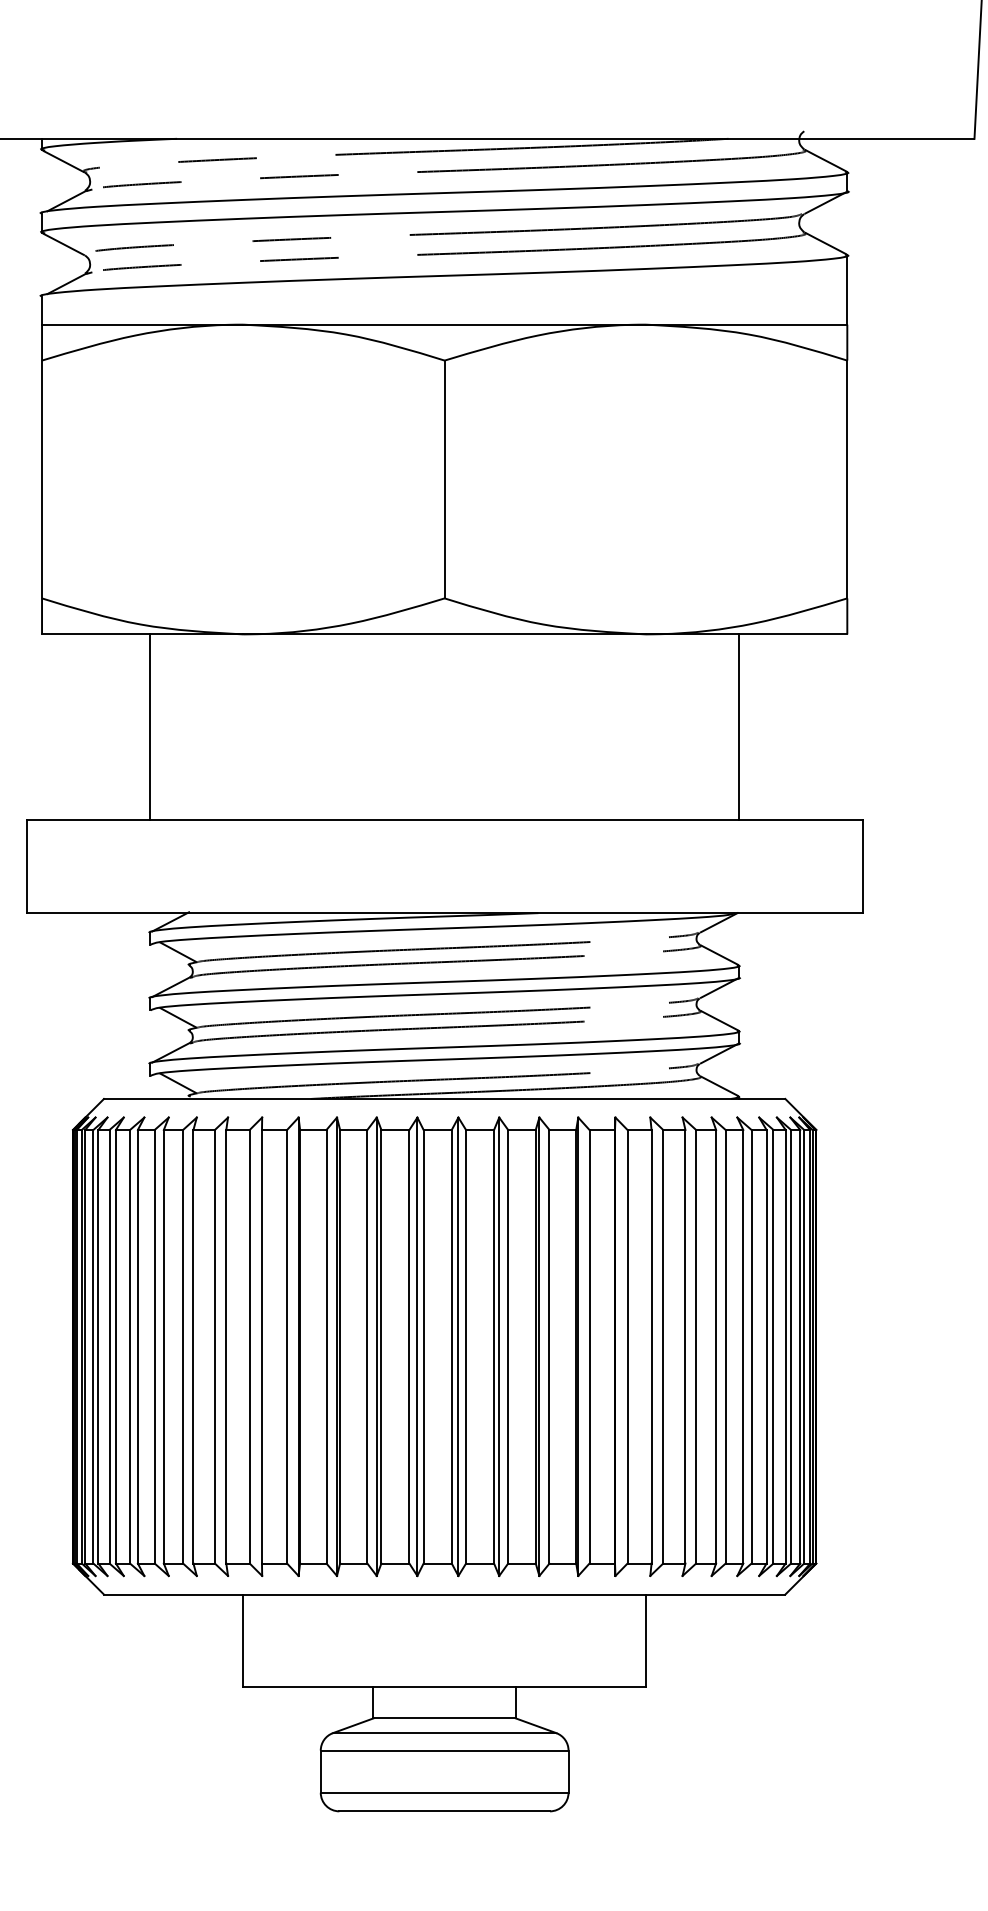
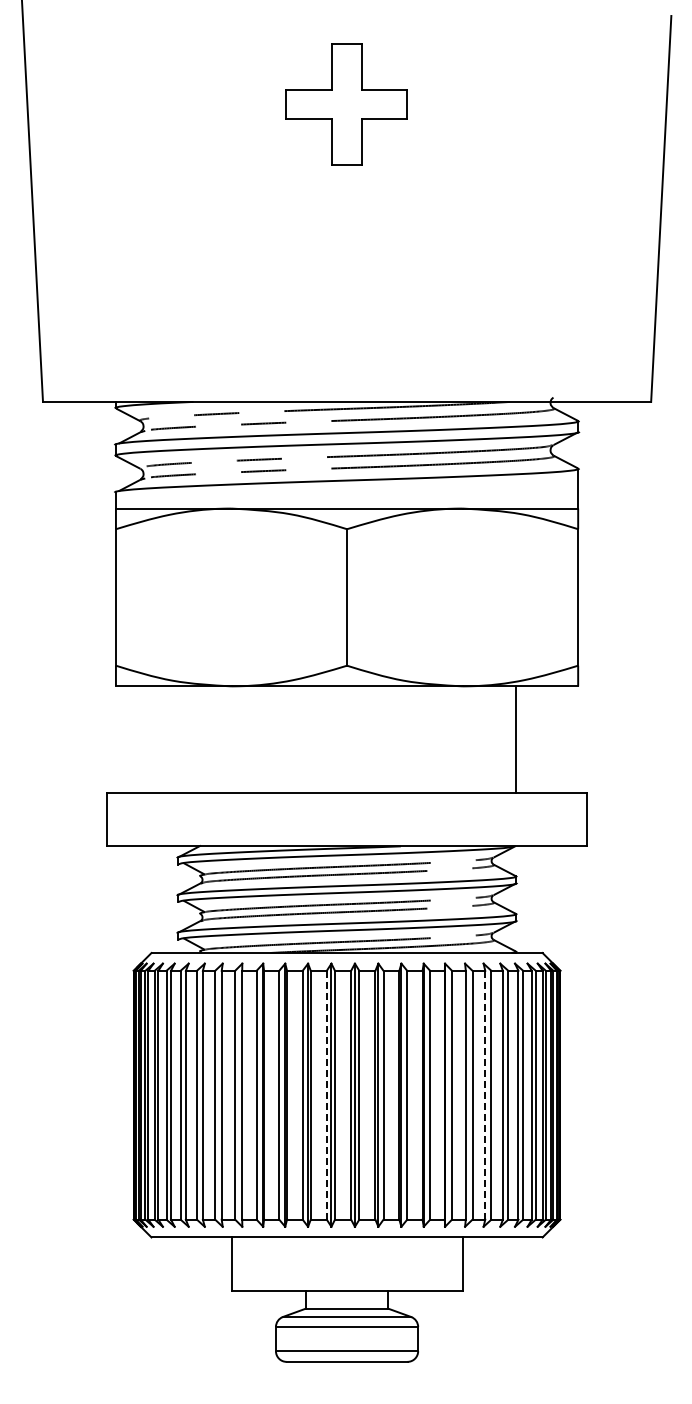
line: (150, 726) -> (178, 739), removed
line: (408, 1345) -> (326, 1094), solid -> dashed
line: (685, 1345) -> (485, 1094), solid -> dashed

